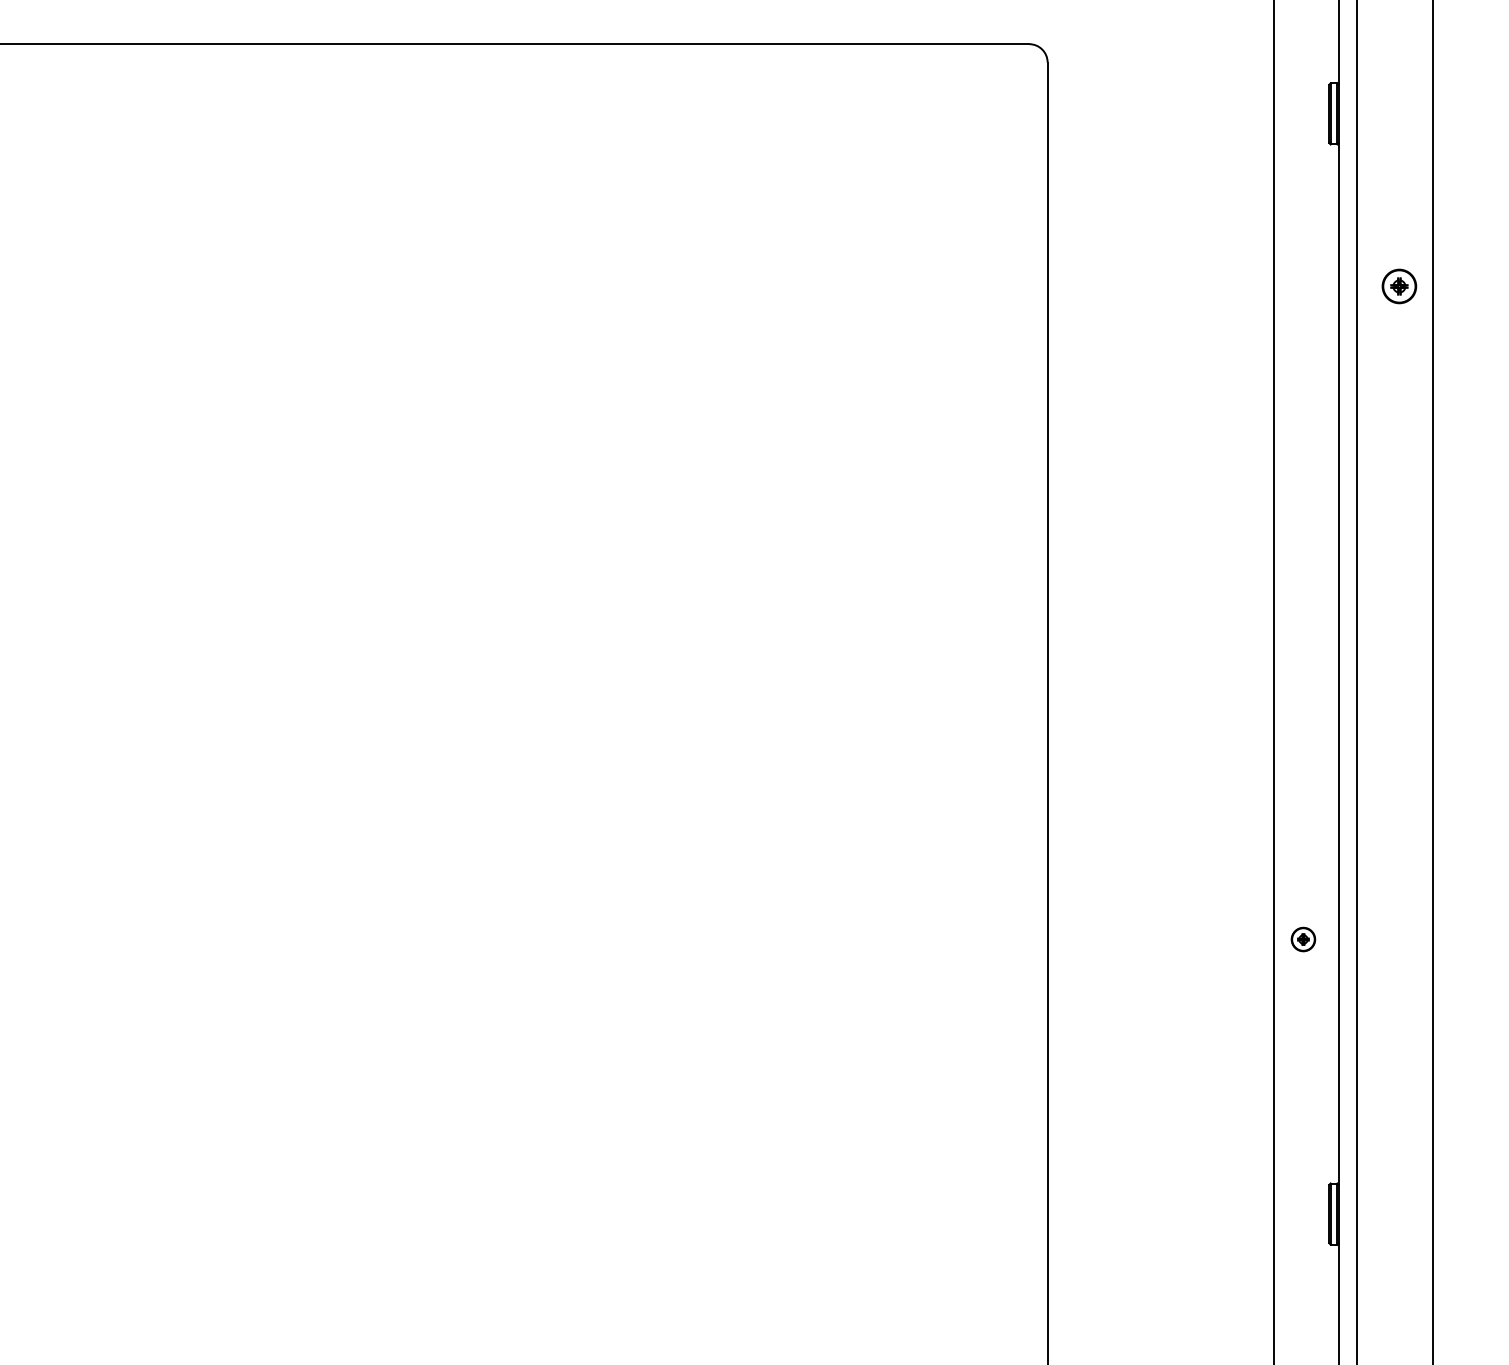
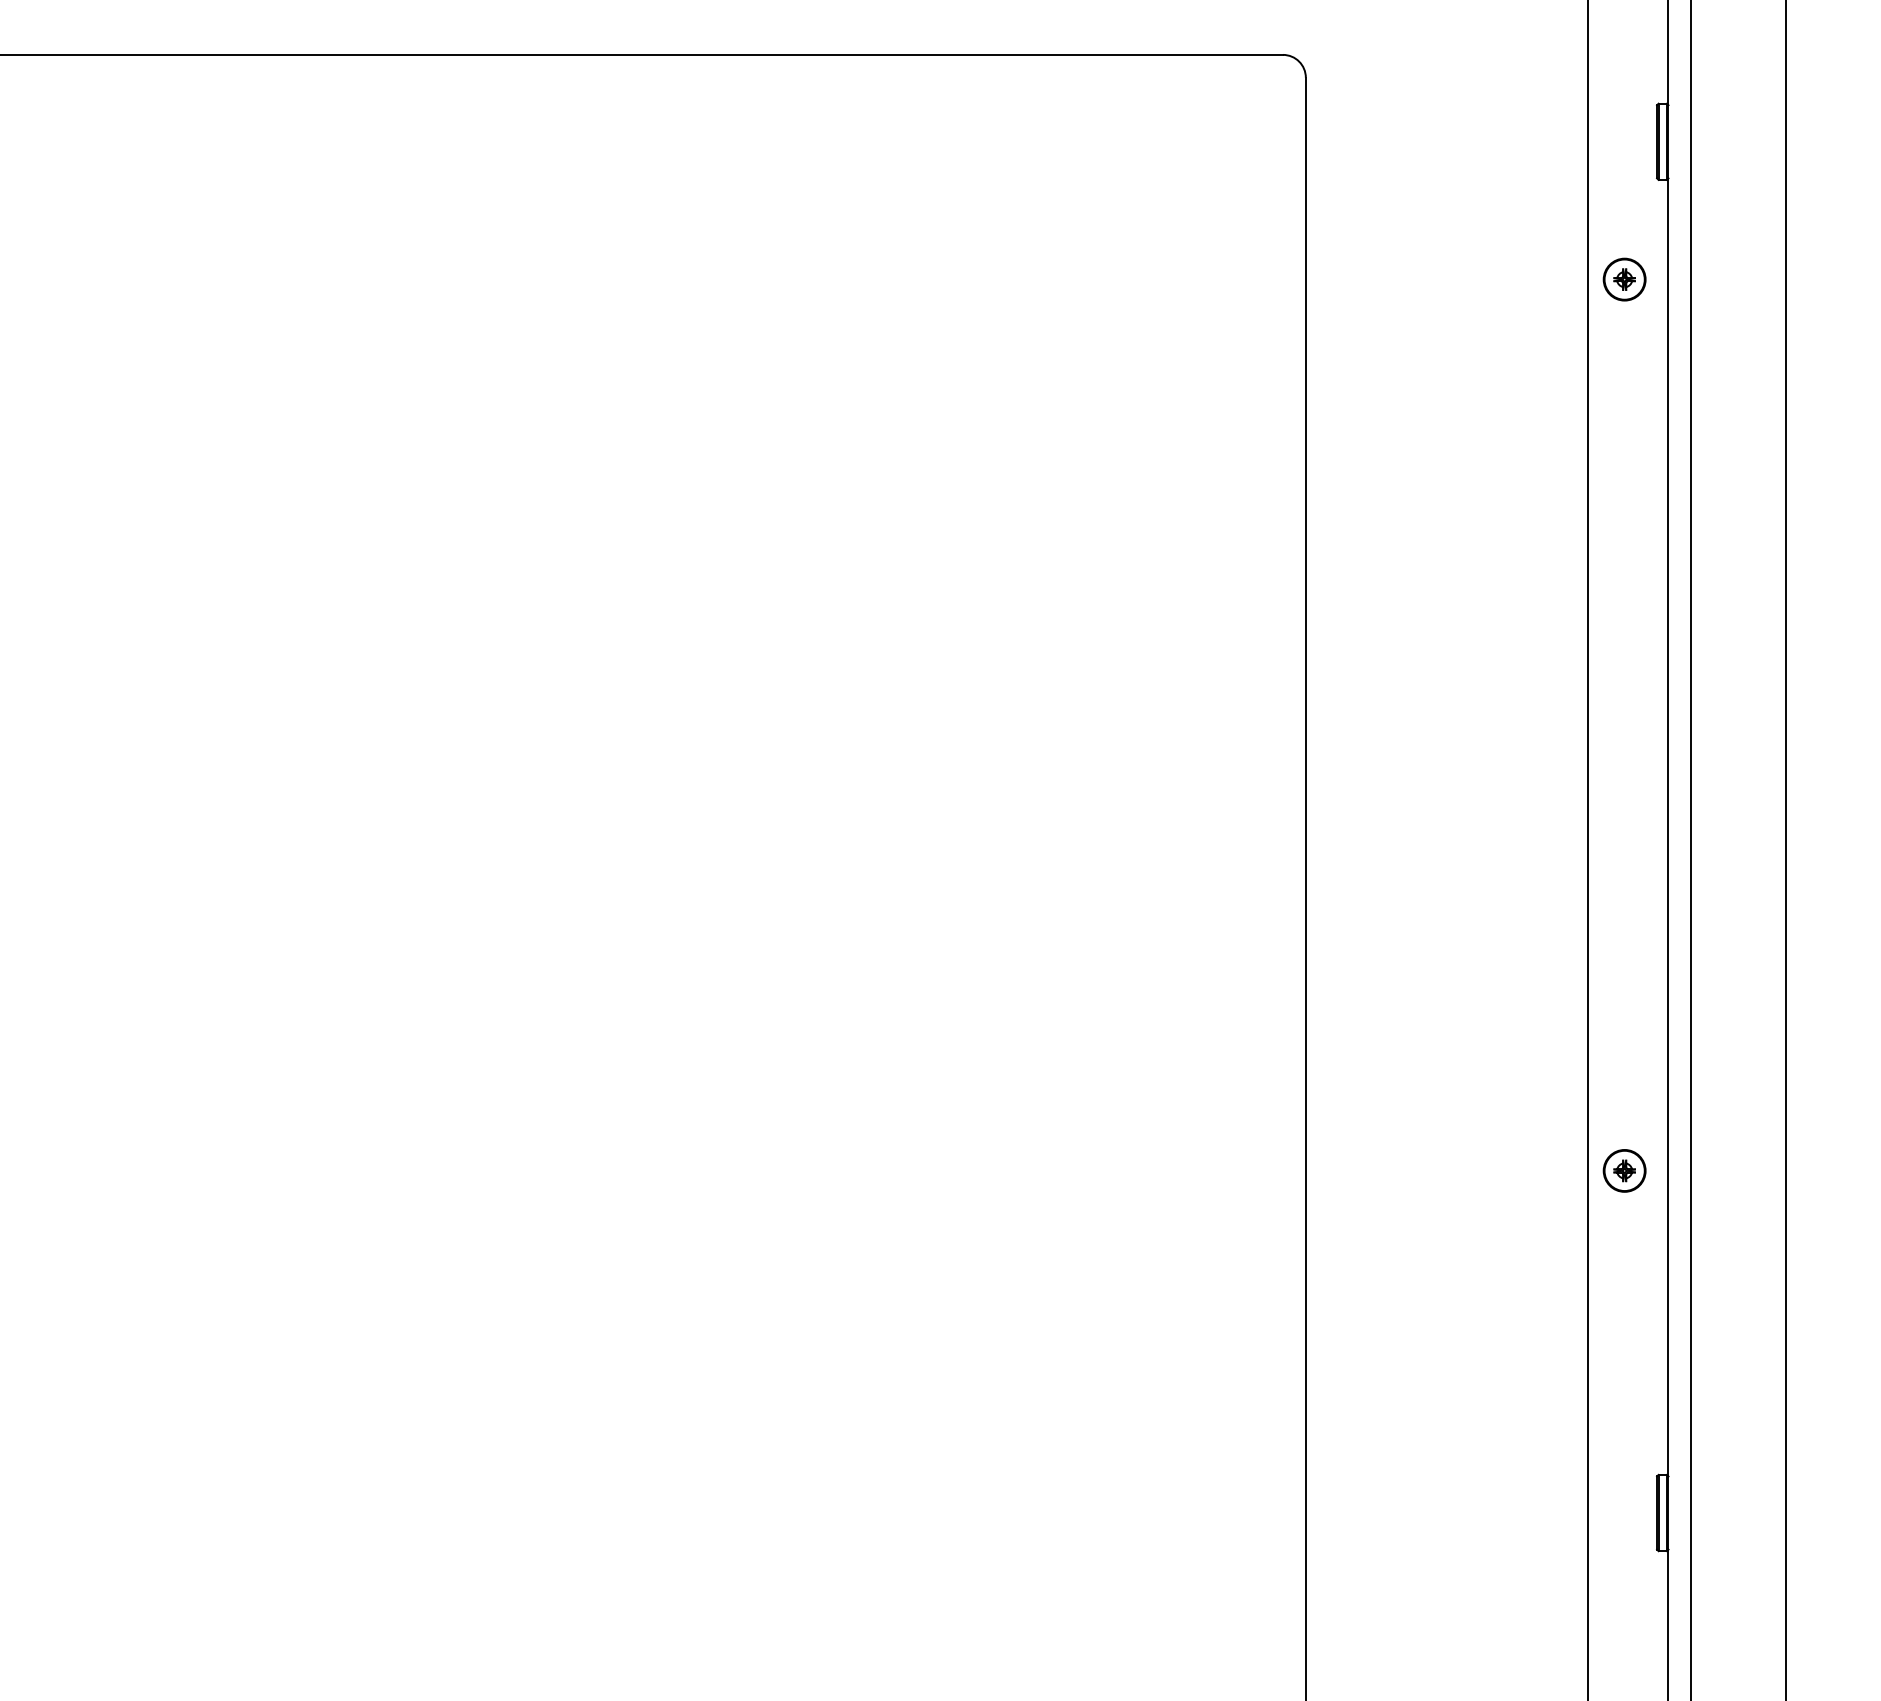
part: (1399, 286) -> (1624, 279), moved
part: (1303, 939) -> (1624, 1170), size x1.43

